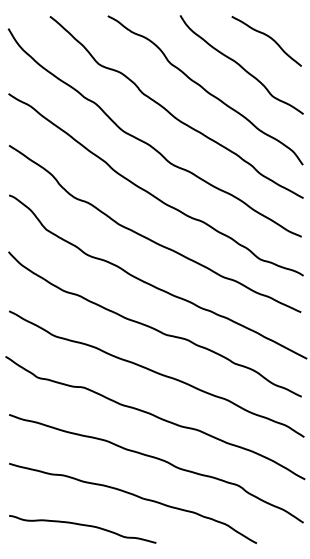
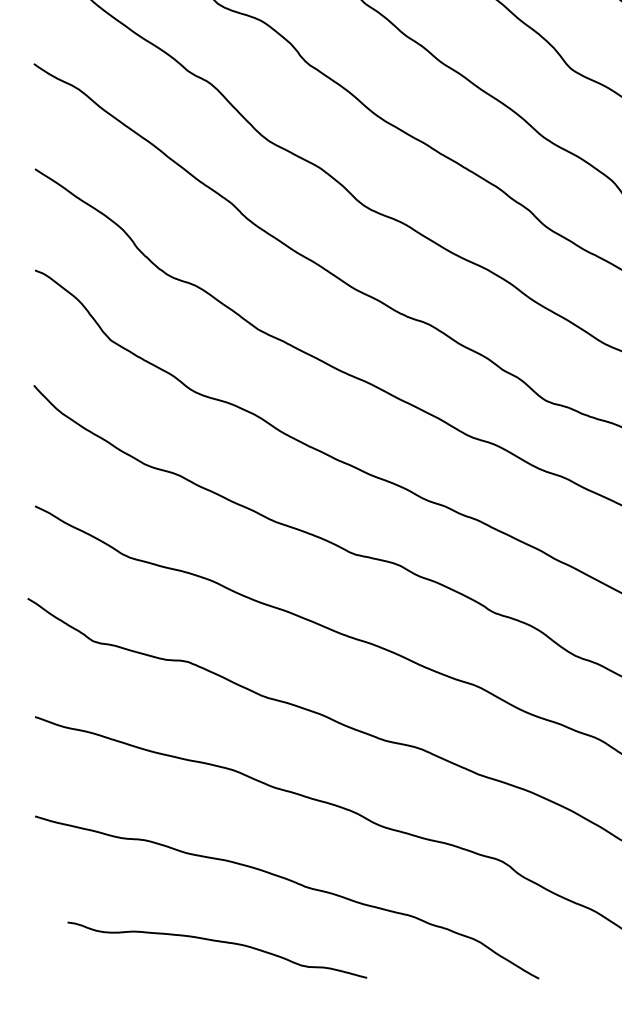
curve: (84, 526) -> (220, 944), moved

